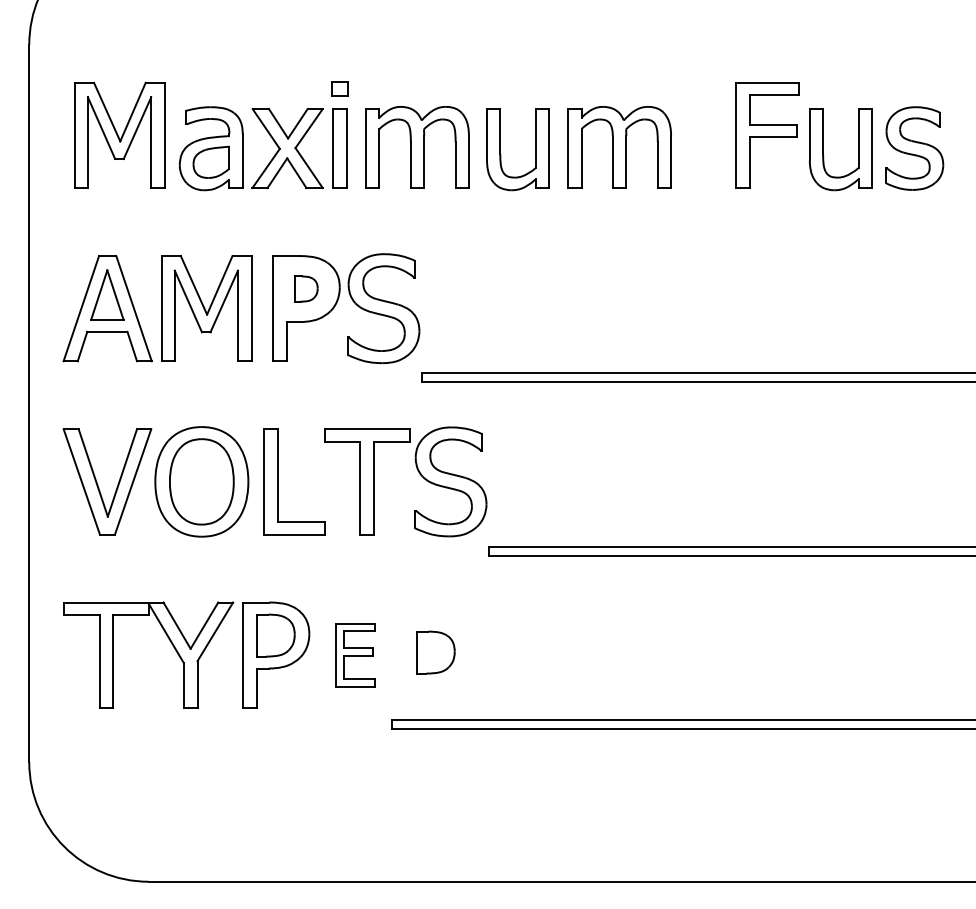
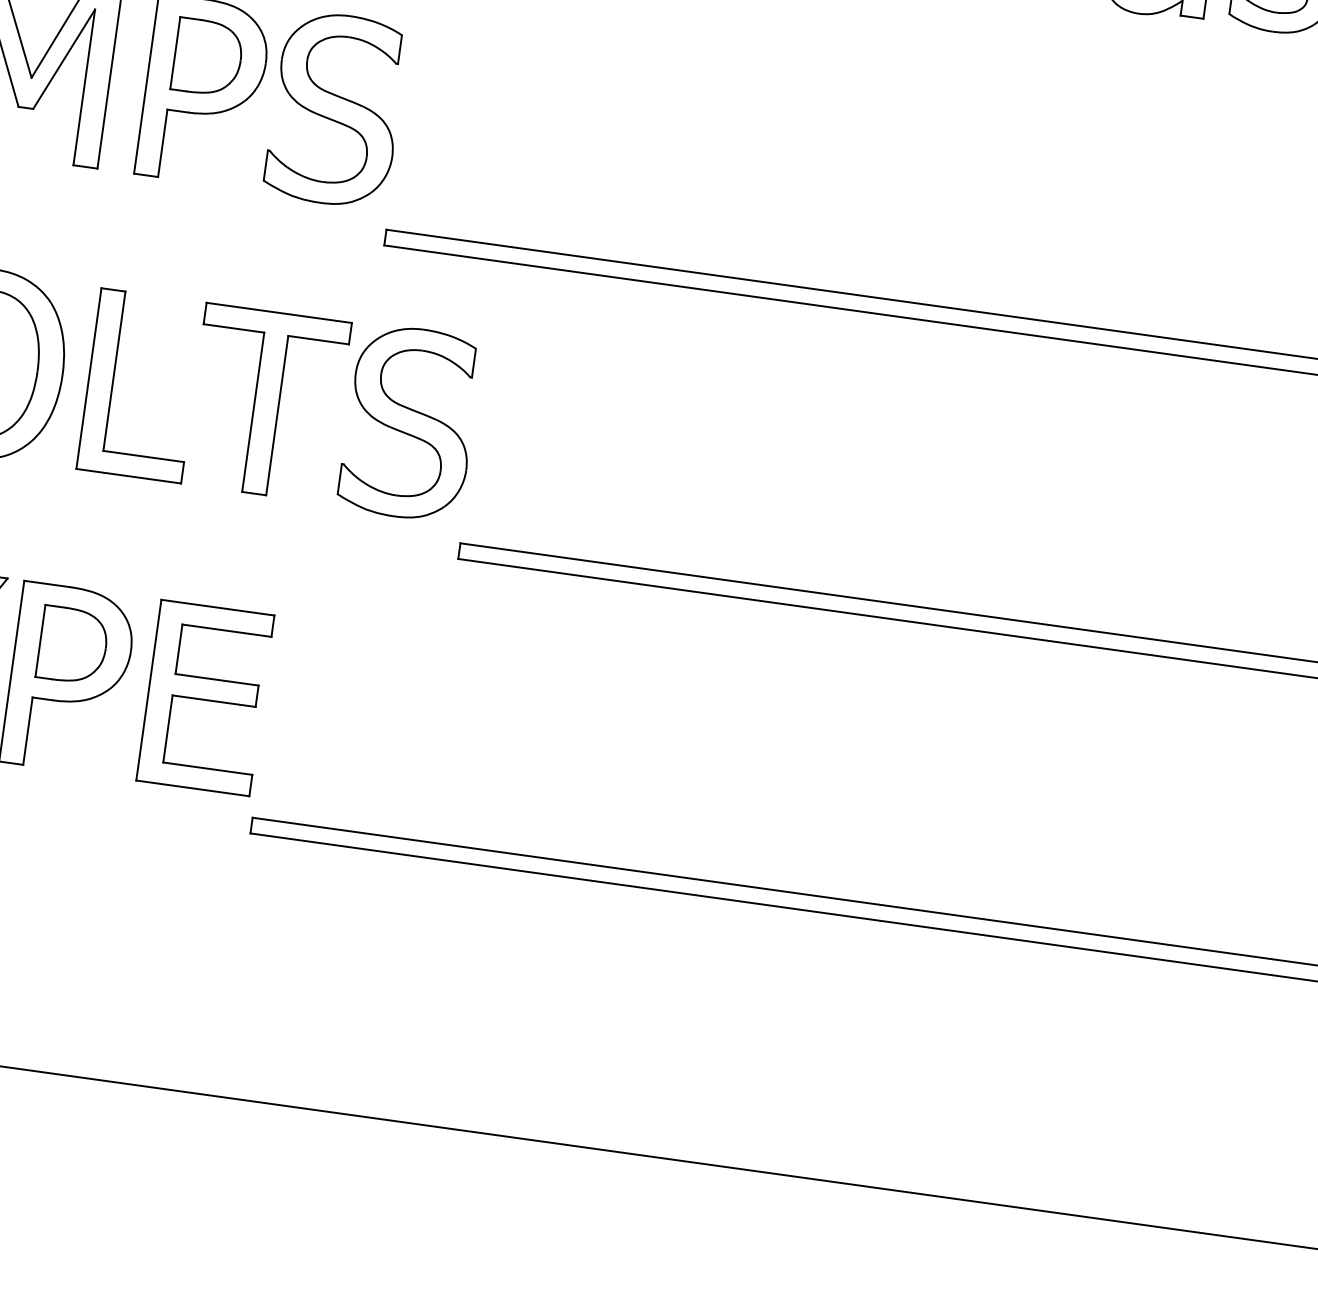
part: (306, 288) -> (208, 56), size x1.67
part: (435, 652) -> (343, 712), removed
part: (355, 655) -> (205, 698), size x1.67

